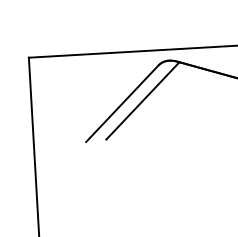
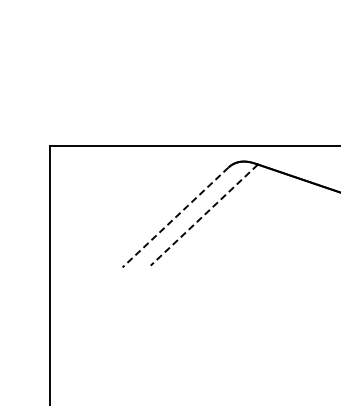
line: (143, 101) -> (204, 215), solid -> dashed
line: (122, 103) -> (175, 217), solid -> dashed

